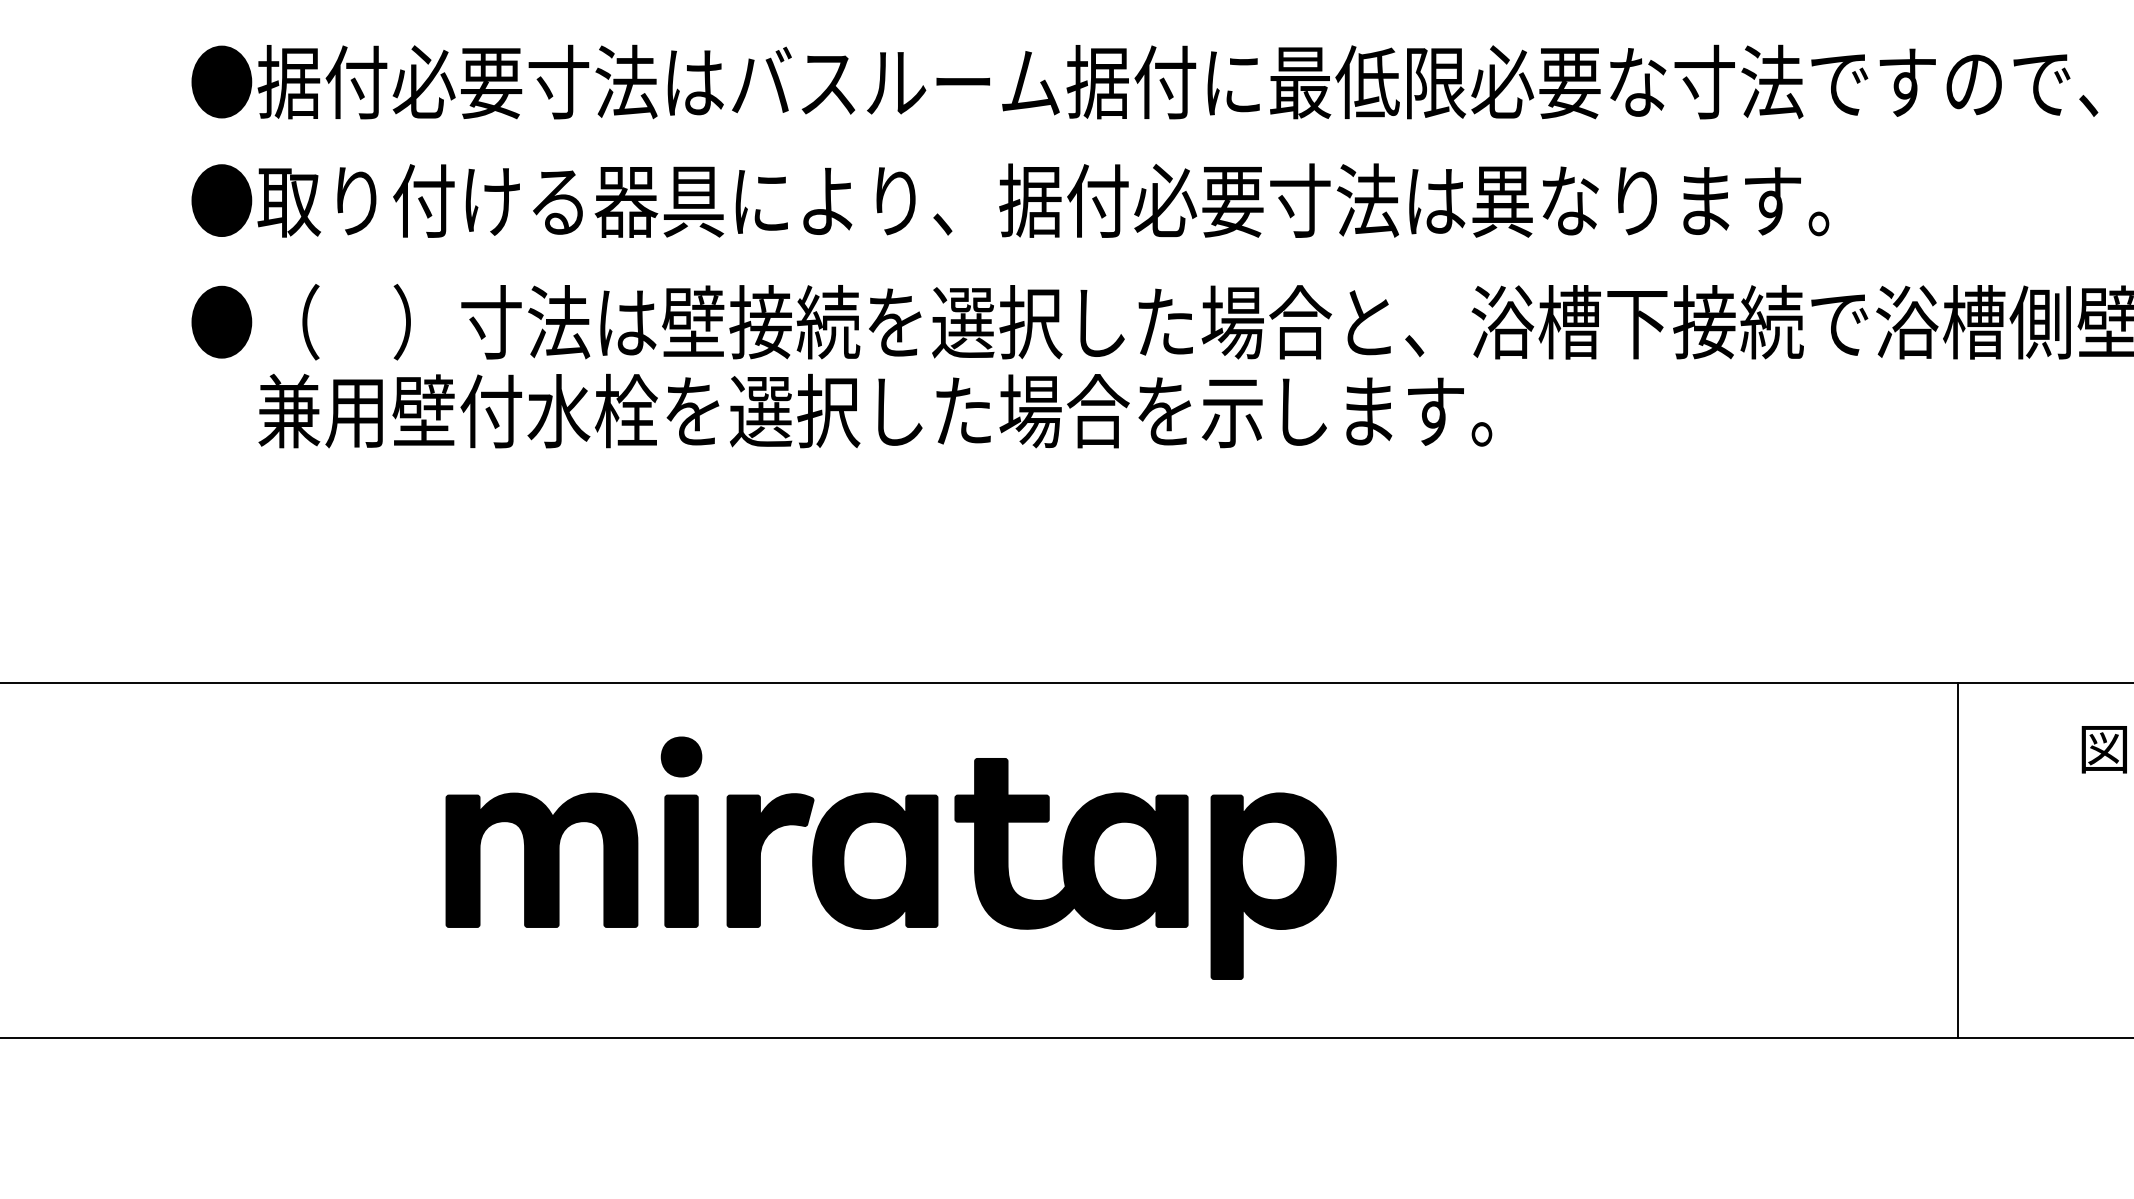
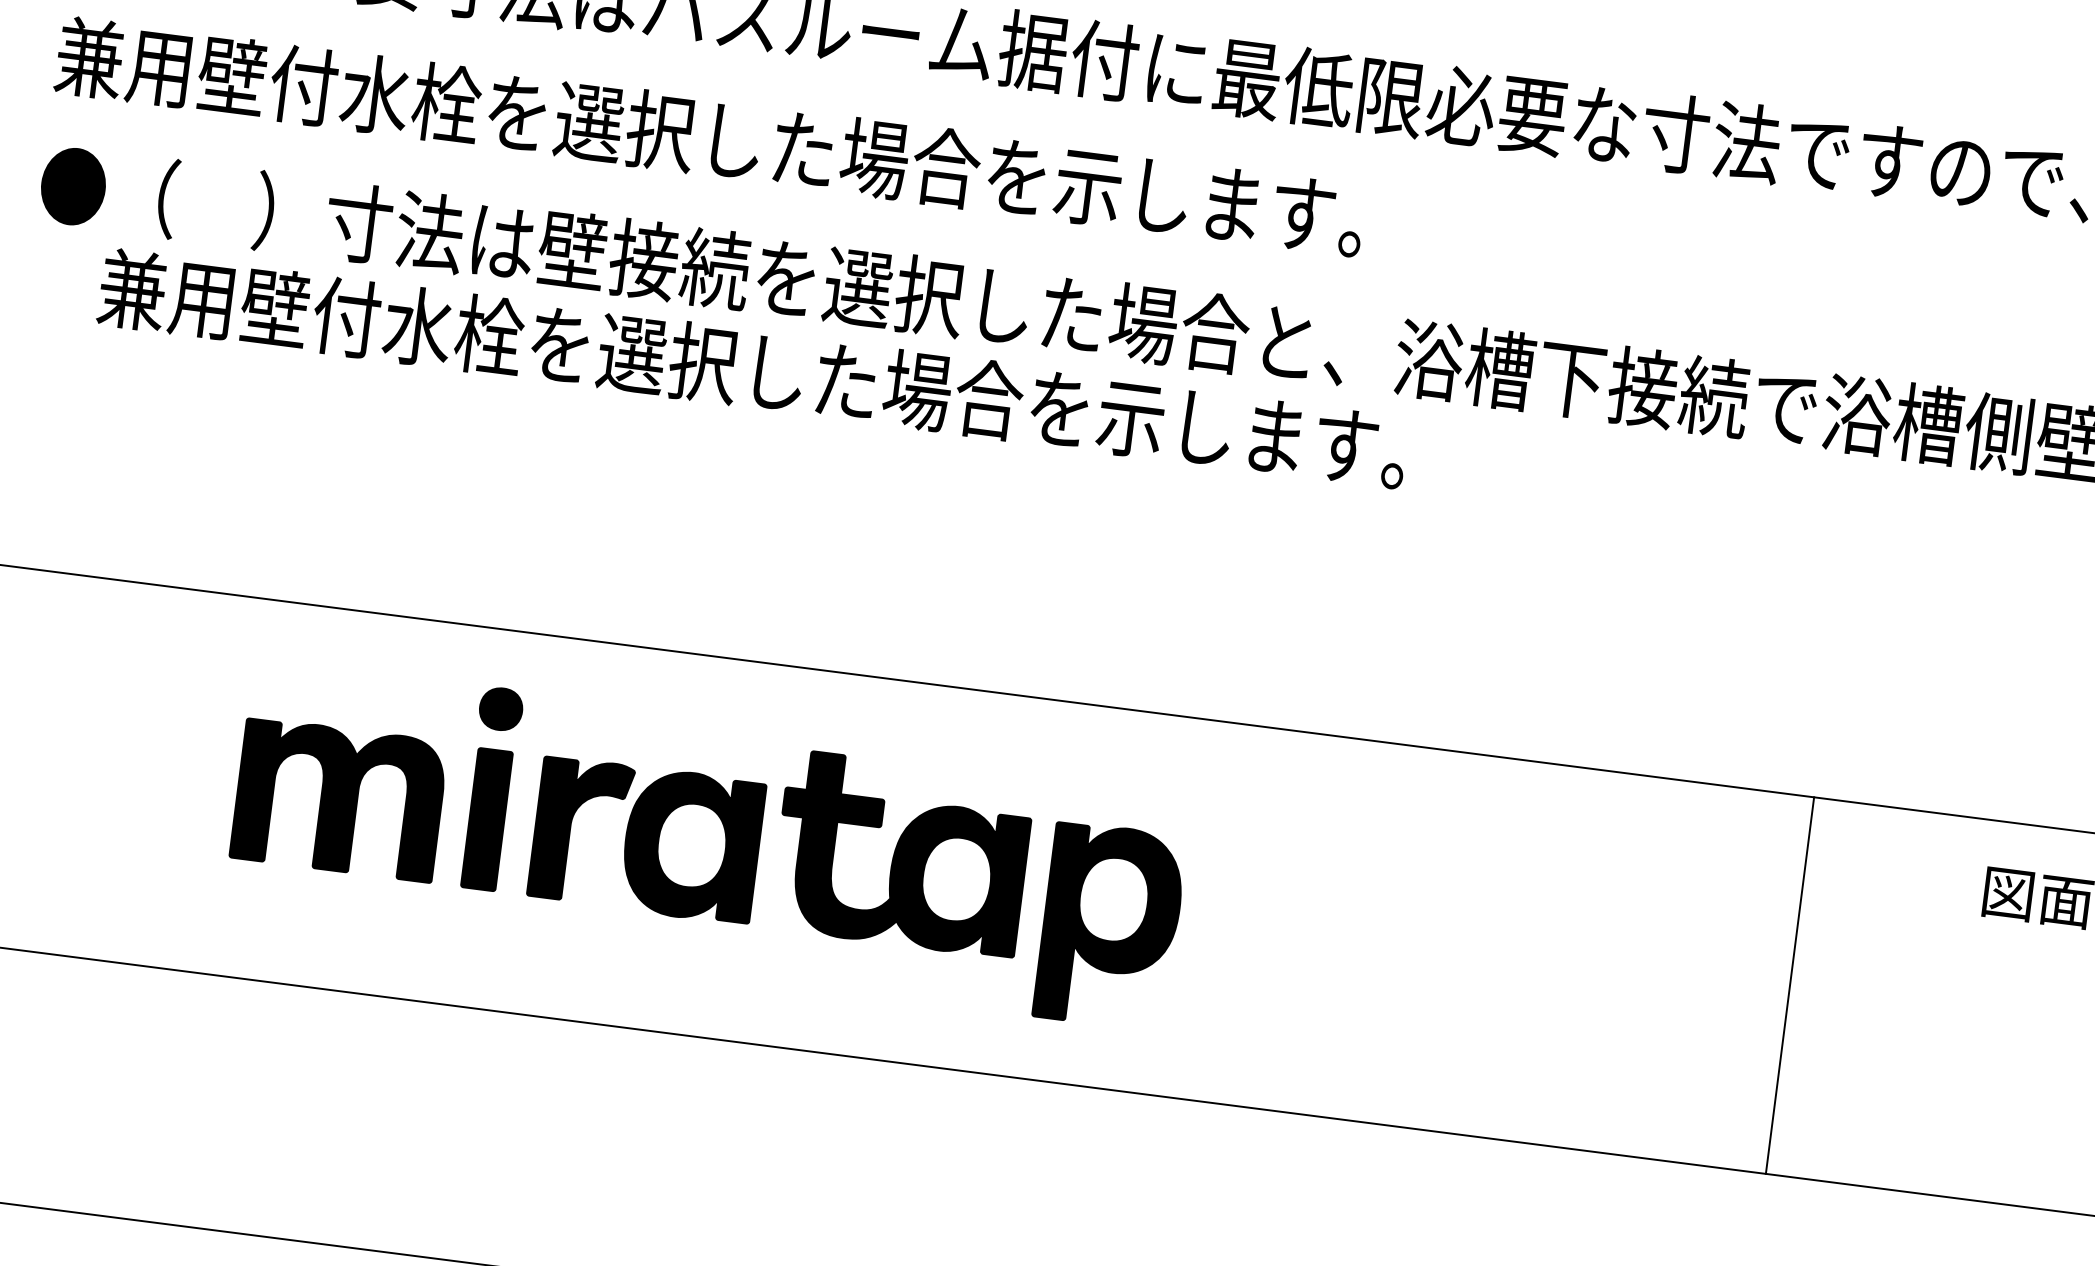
text: (1010, 200) -> (924, 164), ●取り付ける器具により、据付必要寸法は異なります。 -> 兼用壁付水栓を選択した場合を示します。
line: (1958, 860) -> (1790, 985), moved

